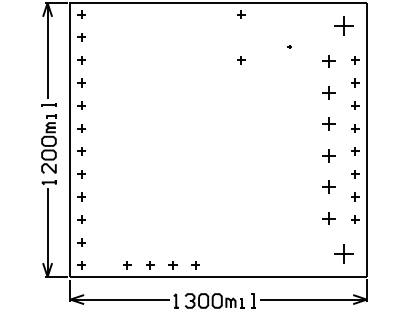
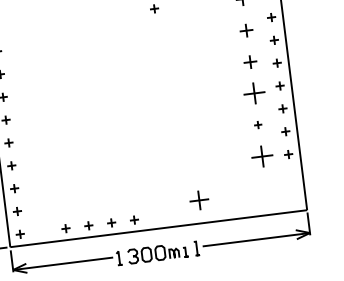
part: (328, 155) -> (253, 93), size x1.6
part: (328, 186) -> (257, 124), size x0.6
part: (328, 218) -> (261, 156), size x1.6
part: (343, 253) -> (198, 200), moved

